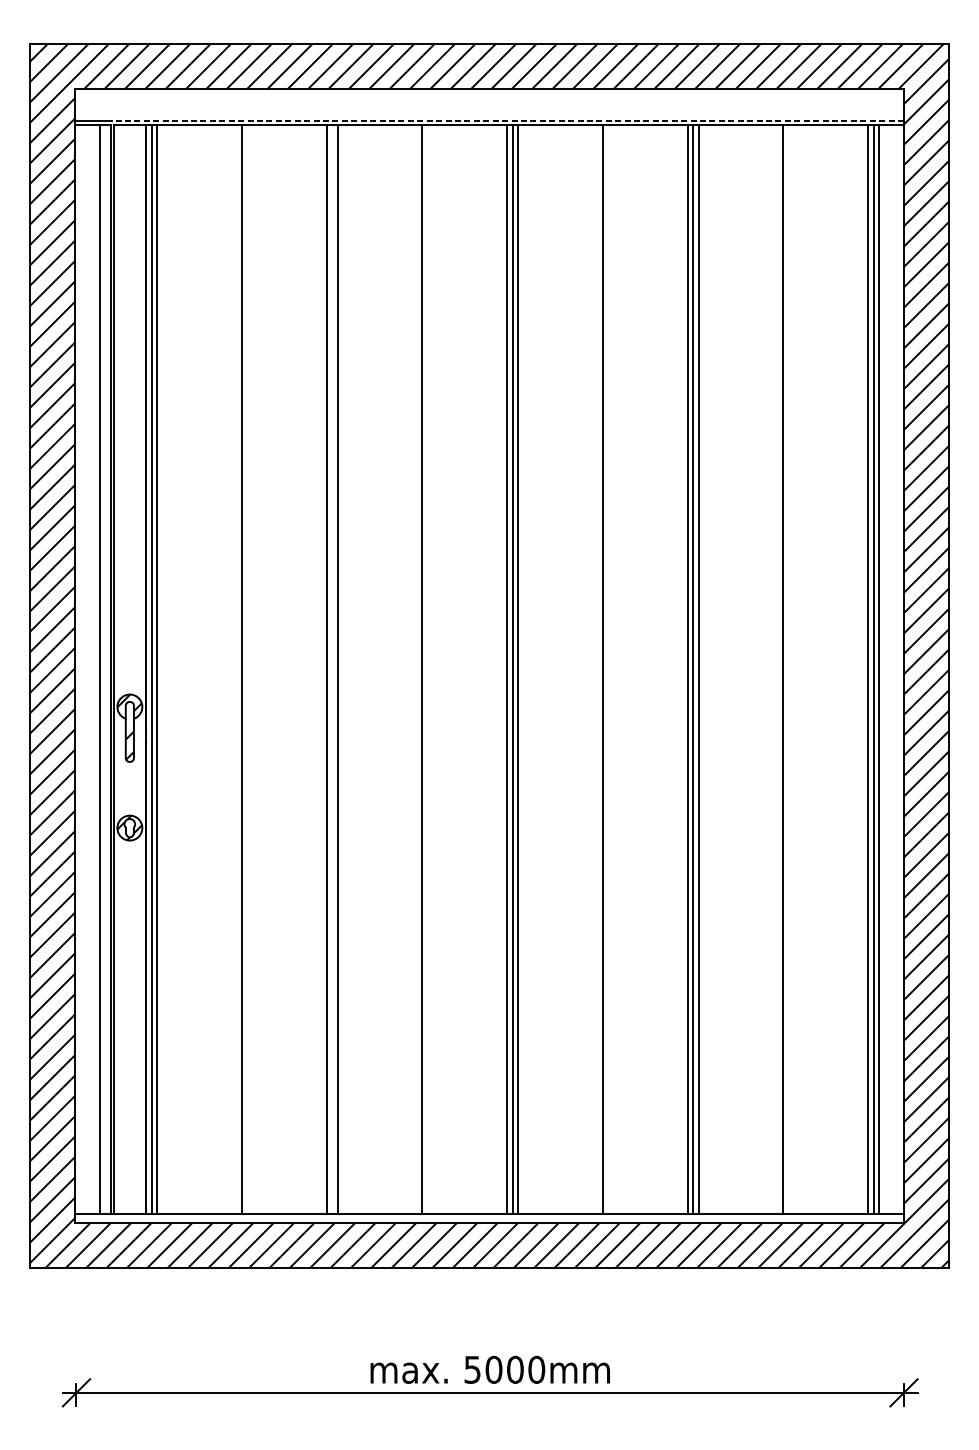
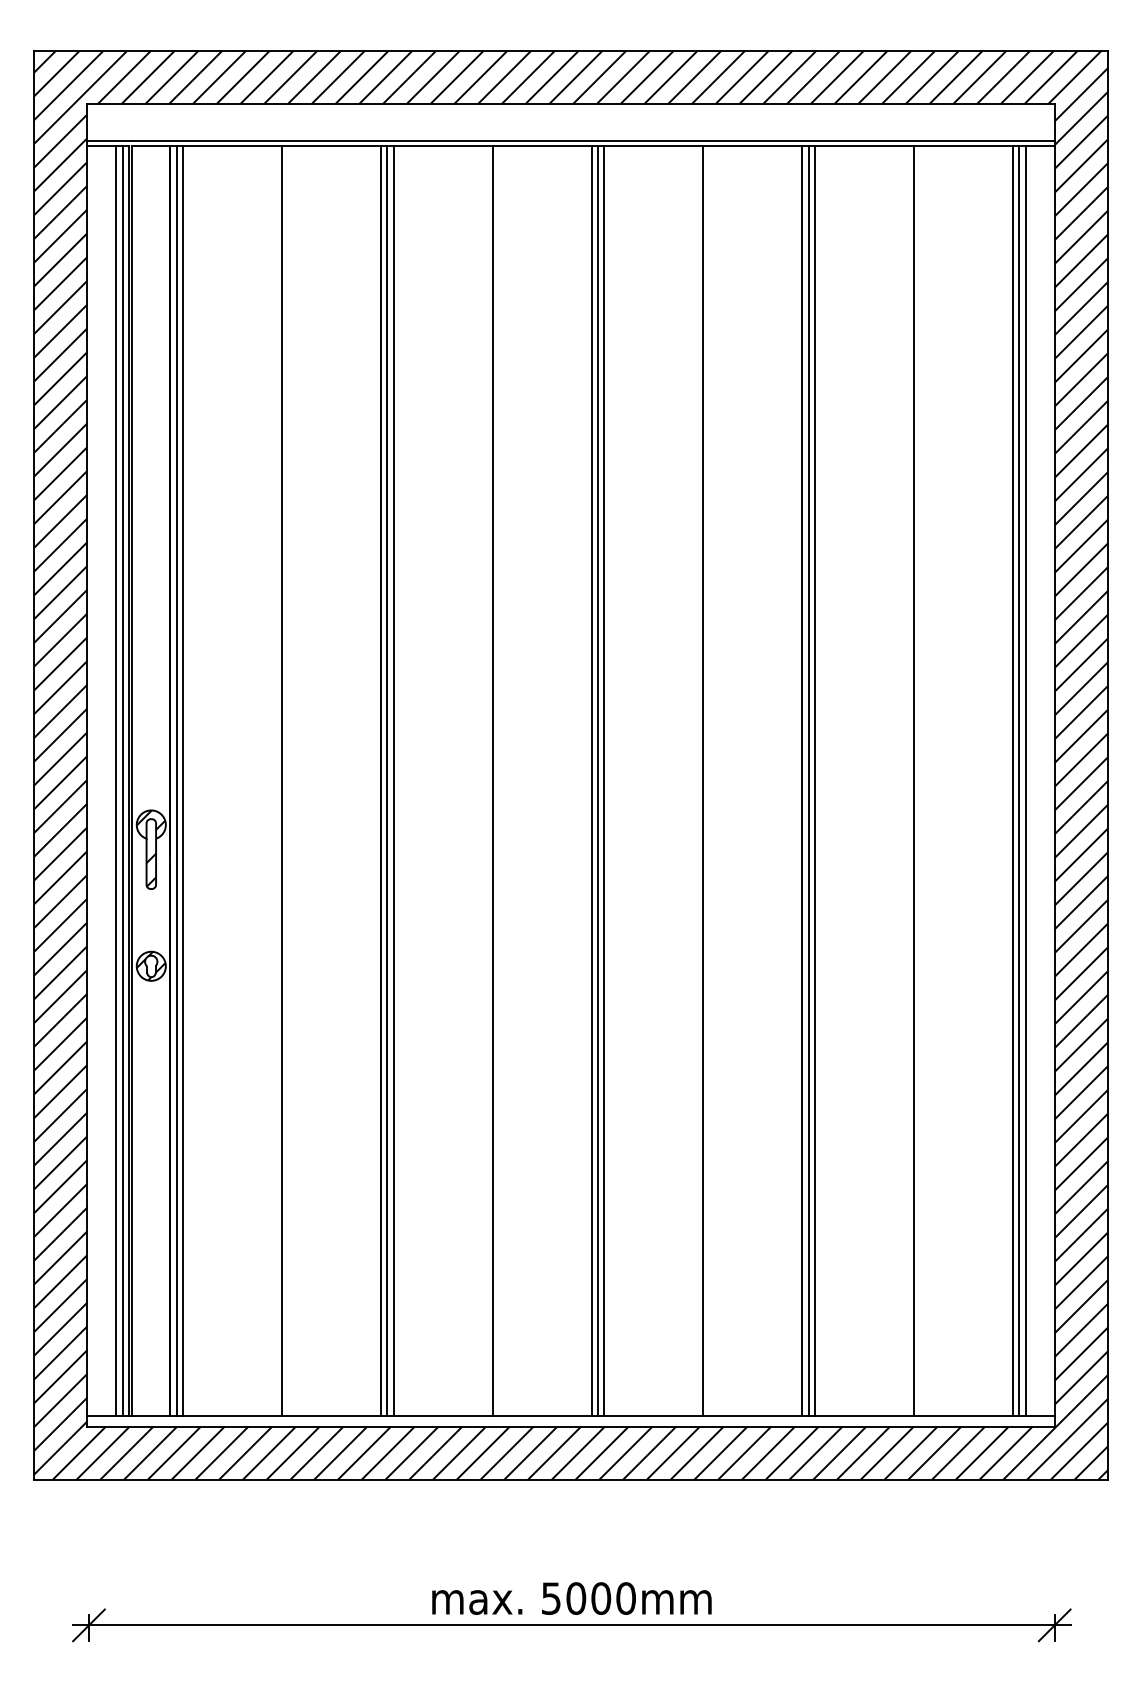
line: (507, 120) -> (592, 140), dashed -> solid
line: (105, 669) -> (122, 781), added
line: (332, 669) -> (387, 781), added

